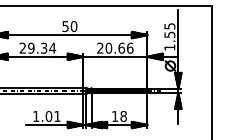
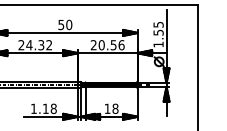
text: (42, 48) -> (39, 45), 29.34 -> 24.32
text: (121, 48) -> (113, 45), 20.66 -> 20.56
text: (52, 116) -> (49, 108), 1.01 -> 1.18

